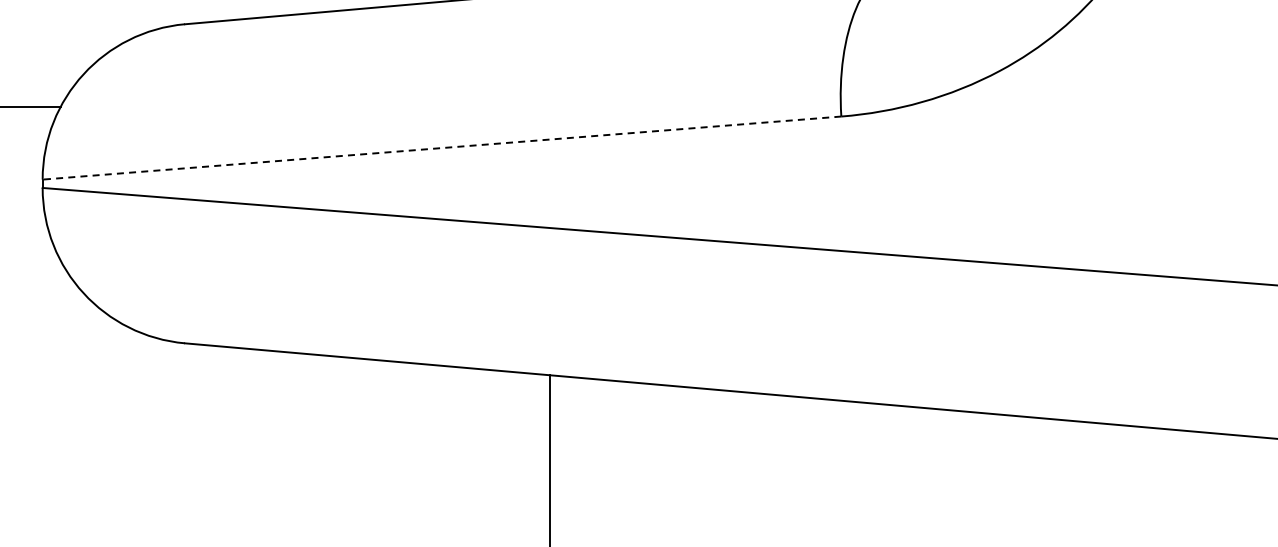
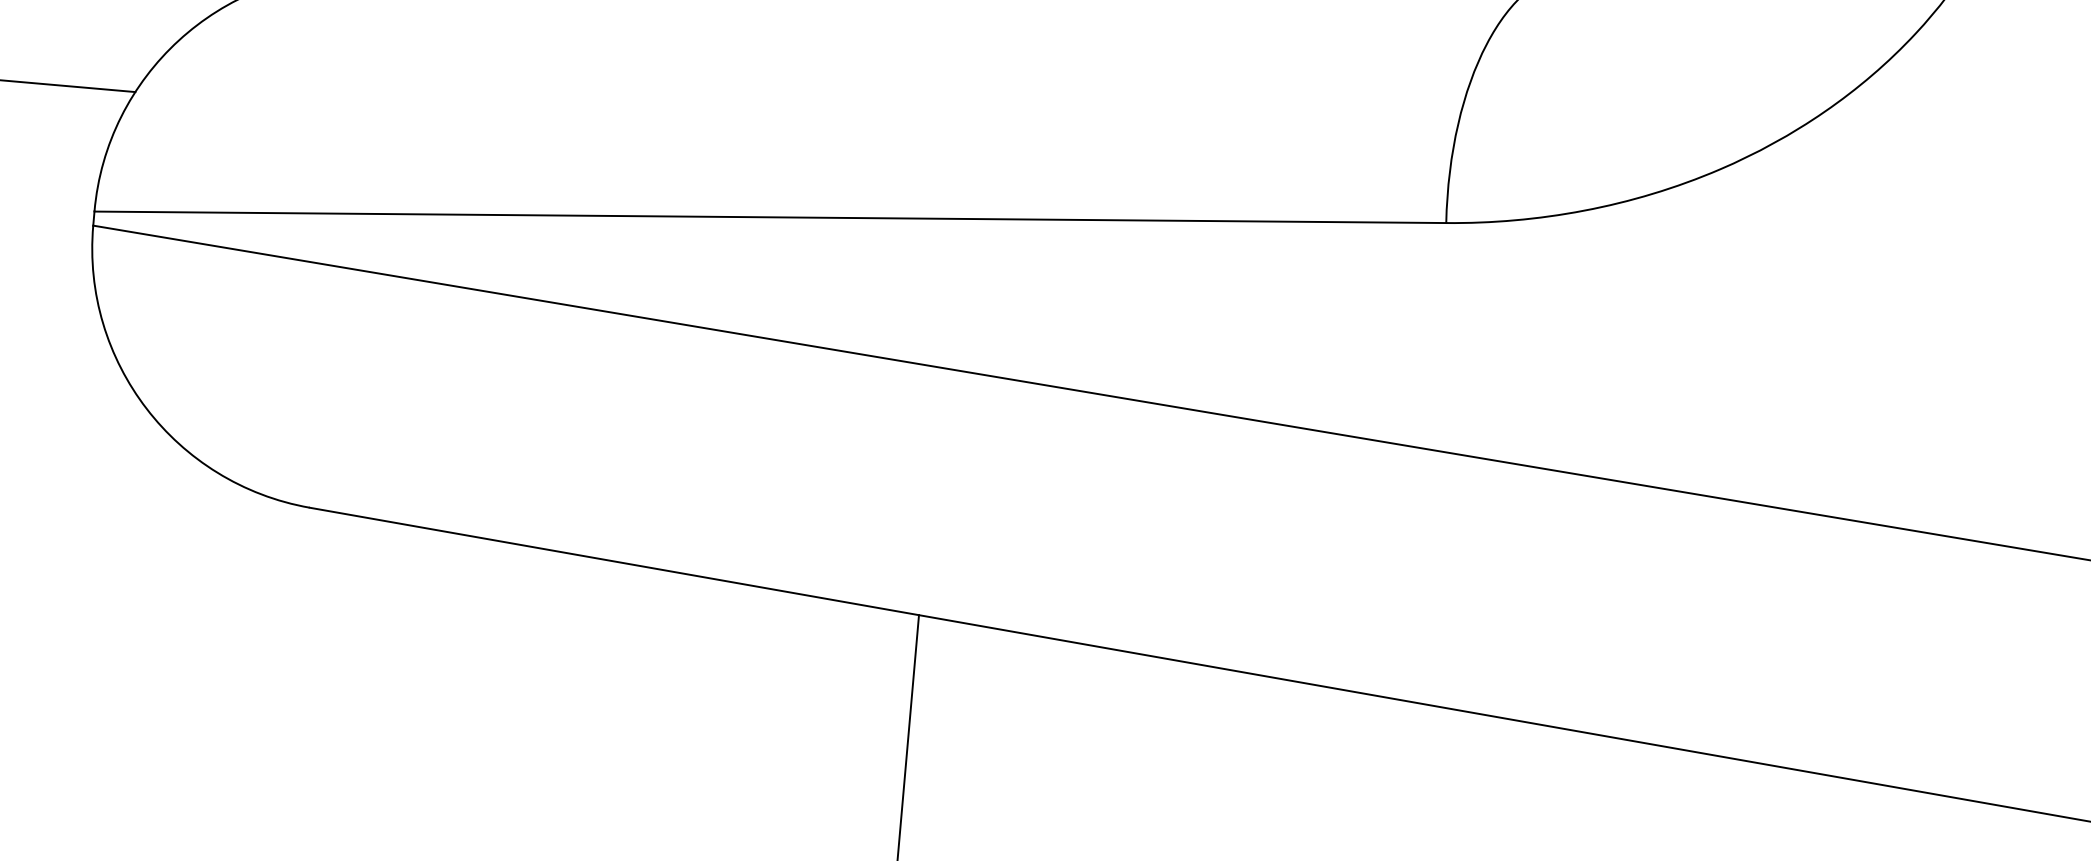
line: (442, 148) -> (771, 218), dashed -> solid

